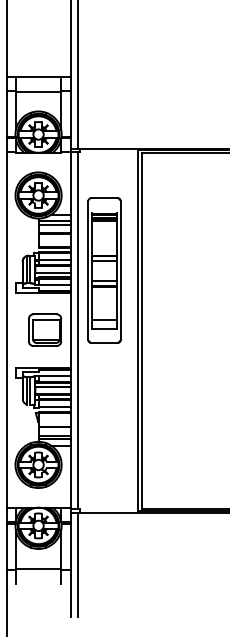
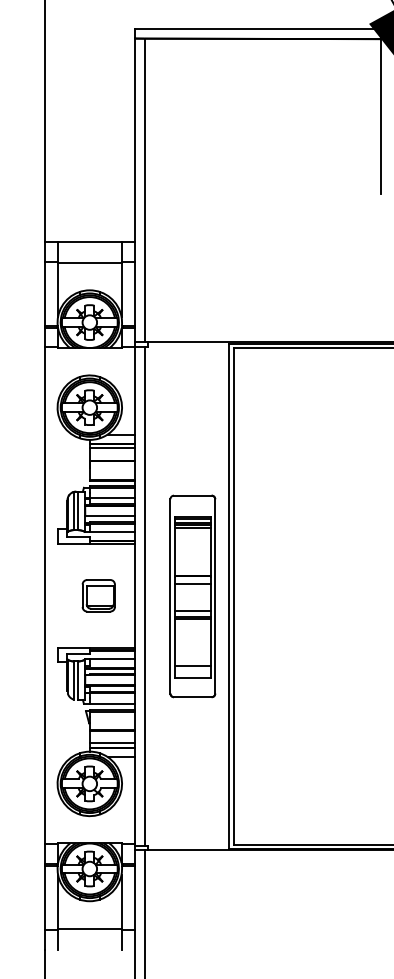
part: (104, 270) -> (192, 596), moved
part: (44, 330) -> (98, 595), size x0.71

